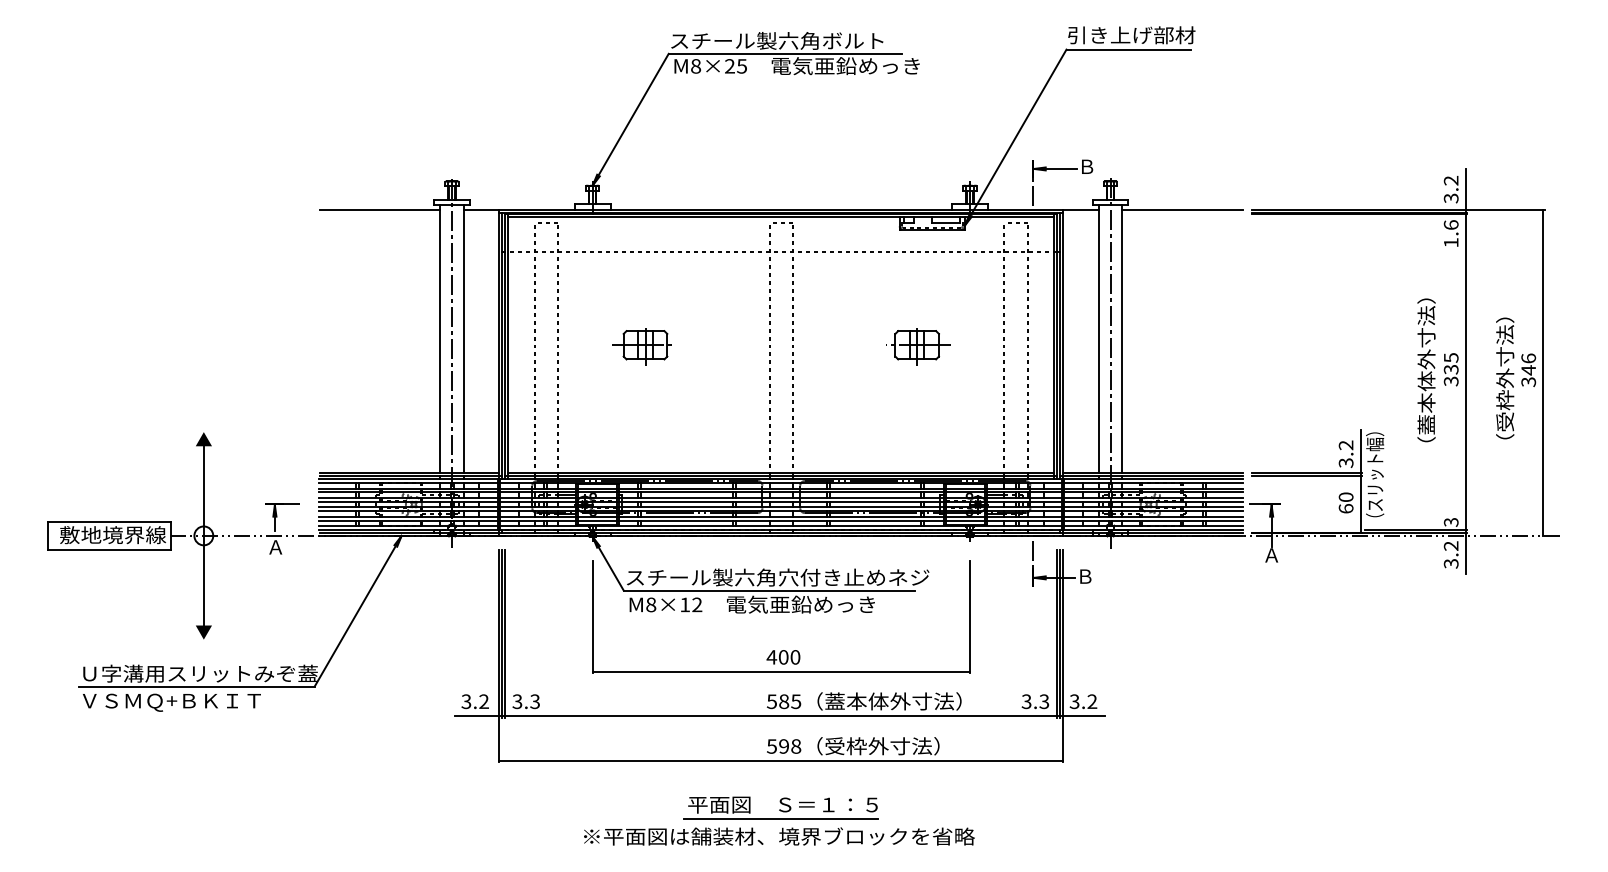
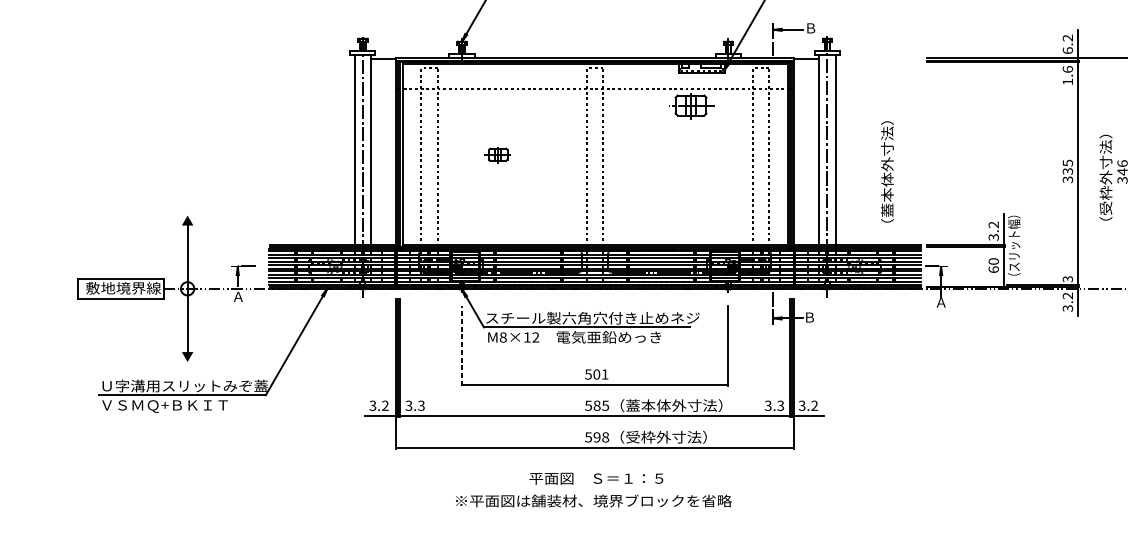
text: (1450, 198) -> (1067, 50), 3.2 -> 6.2
line: (380, 209) -> (312, 58), removed
line: (1182, 209) -> (878, 58), removed
part: (641, 346) -> (496, 155), size x0.6
part: (918, 346) -> (691, 106), moved
text: (1426, 370) -> (887, 172), moved
line: (592, 616) -> (461, 345), solid -> dashed
text: (783, 657) -> (596, 374), 400 -> 501
line: (781, 818) -> (595, 488), removed

